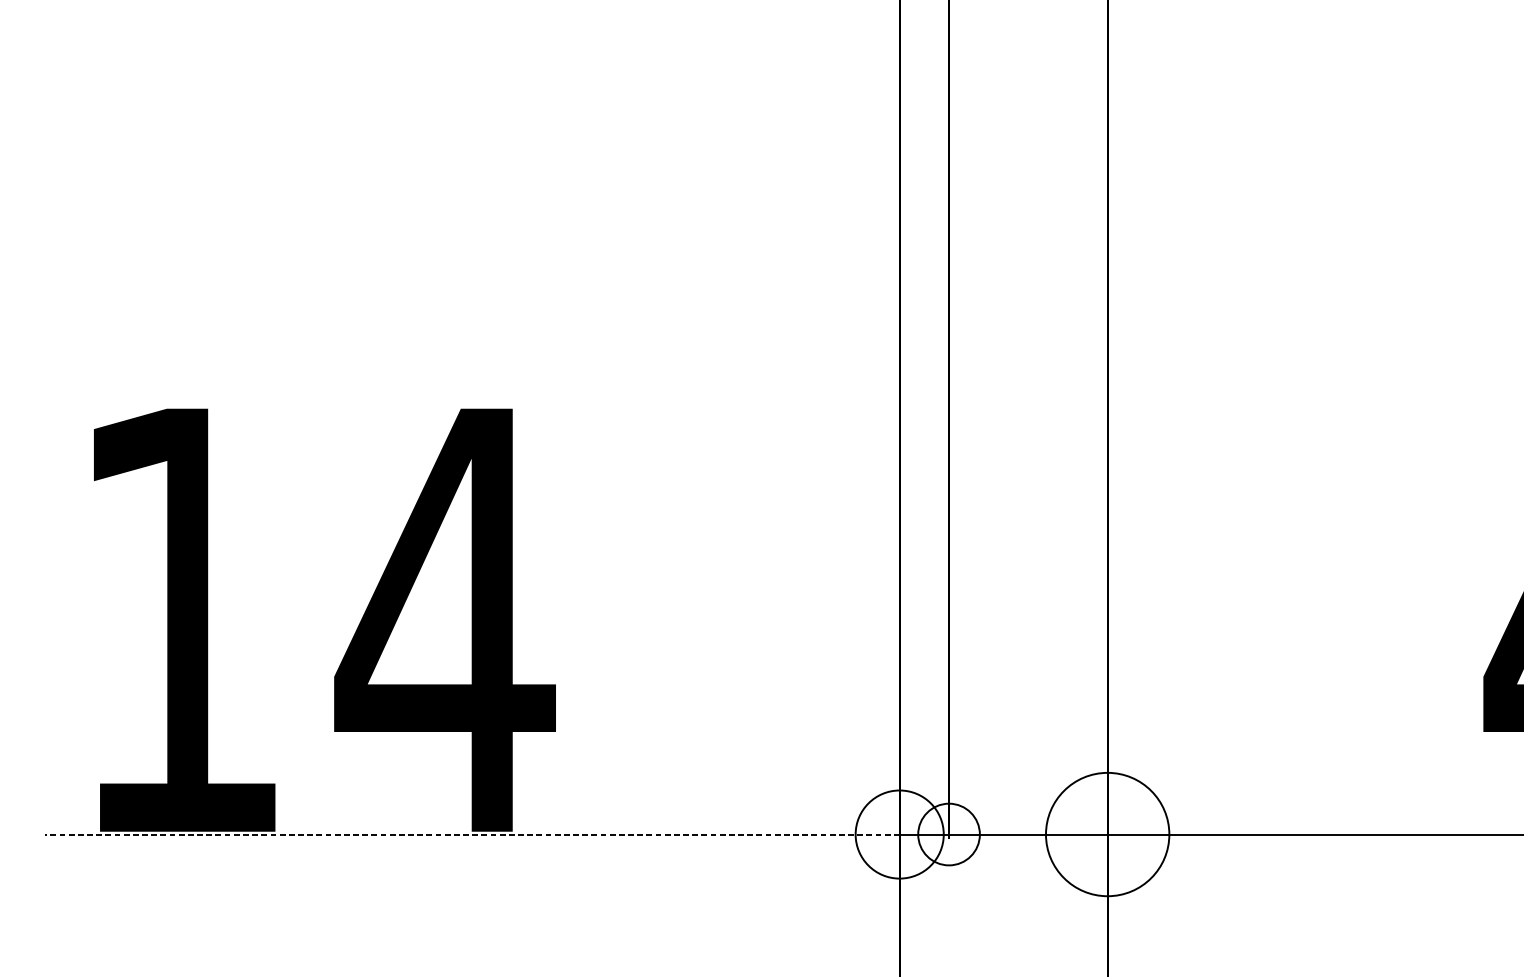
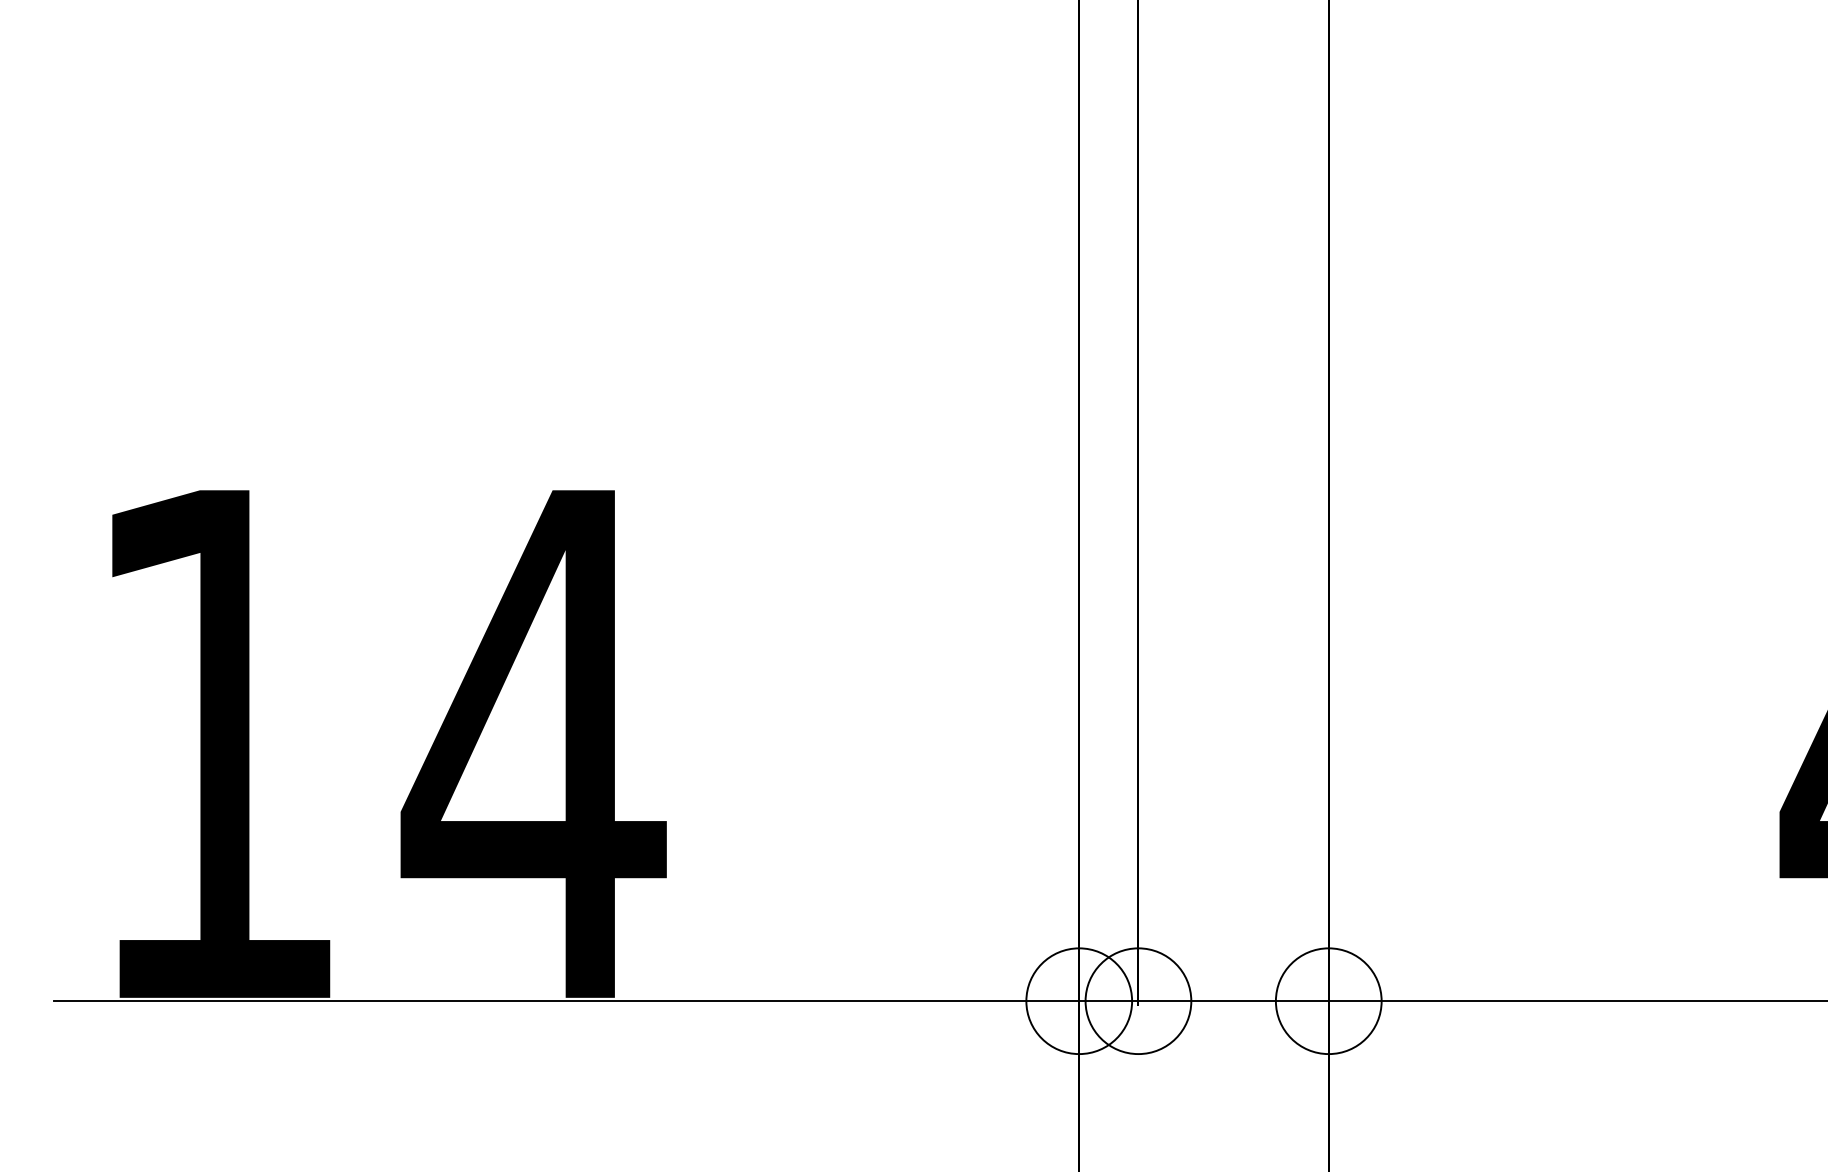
line: (472, 834) -> (566, 1001), dashed -> solid
circle: (949, 834) -> (1138, 1001), size x1.43
circle: (1107, 834) -> (1328, 1001), size x0.71

